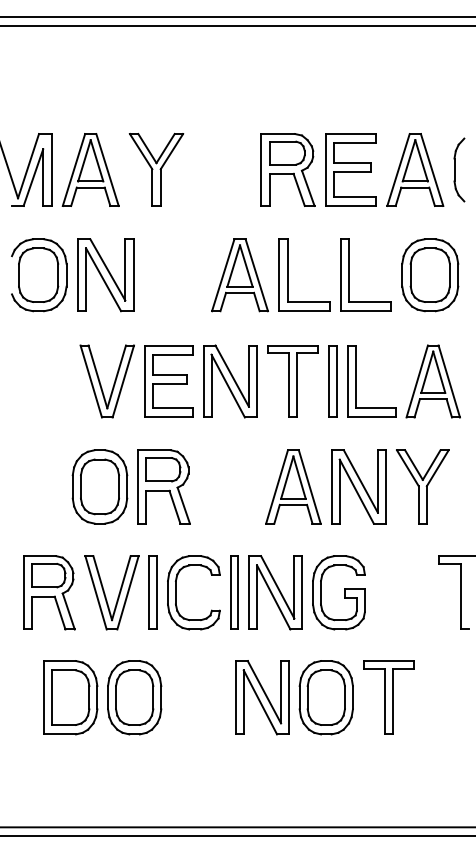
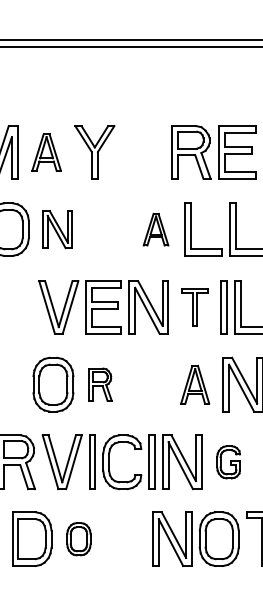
part: (90, 169) -> (46, 152), size x0.7
part: (105, 275) -> (57, 229), size x0.7
part: (239, 275) -> (155, 229), size x0.6
part: (292, 381) -> (194, 307), size x0.7
part: (163, 486) -> (99, 384), size x0.6
part: (293, 486) -> (195, 384), size x0.7
part: (338, 592) -> (228, 462), size x0.6
part: (134, 697) -> (78, 538), size x0.6

